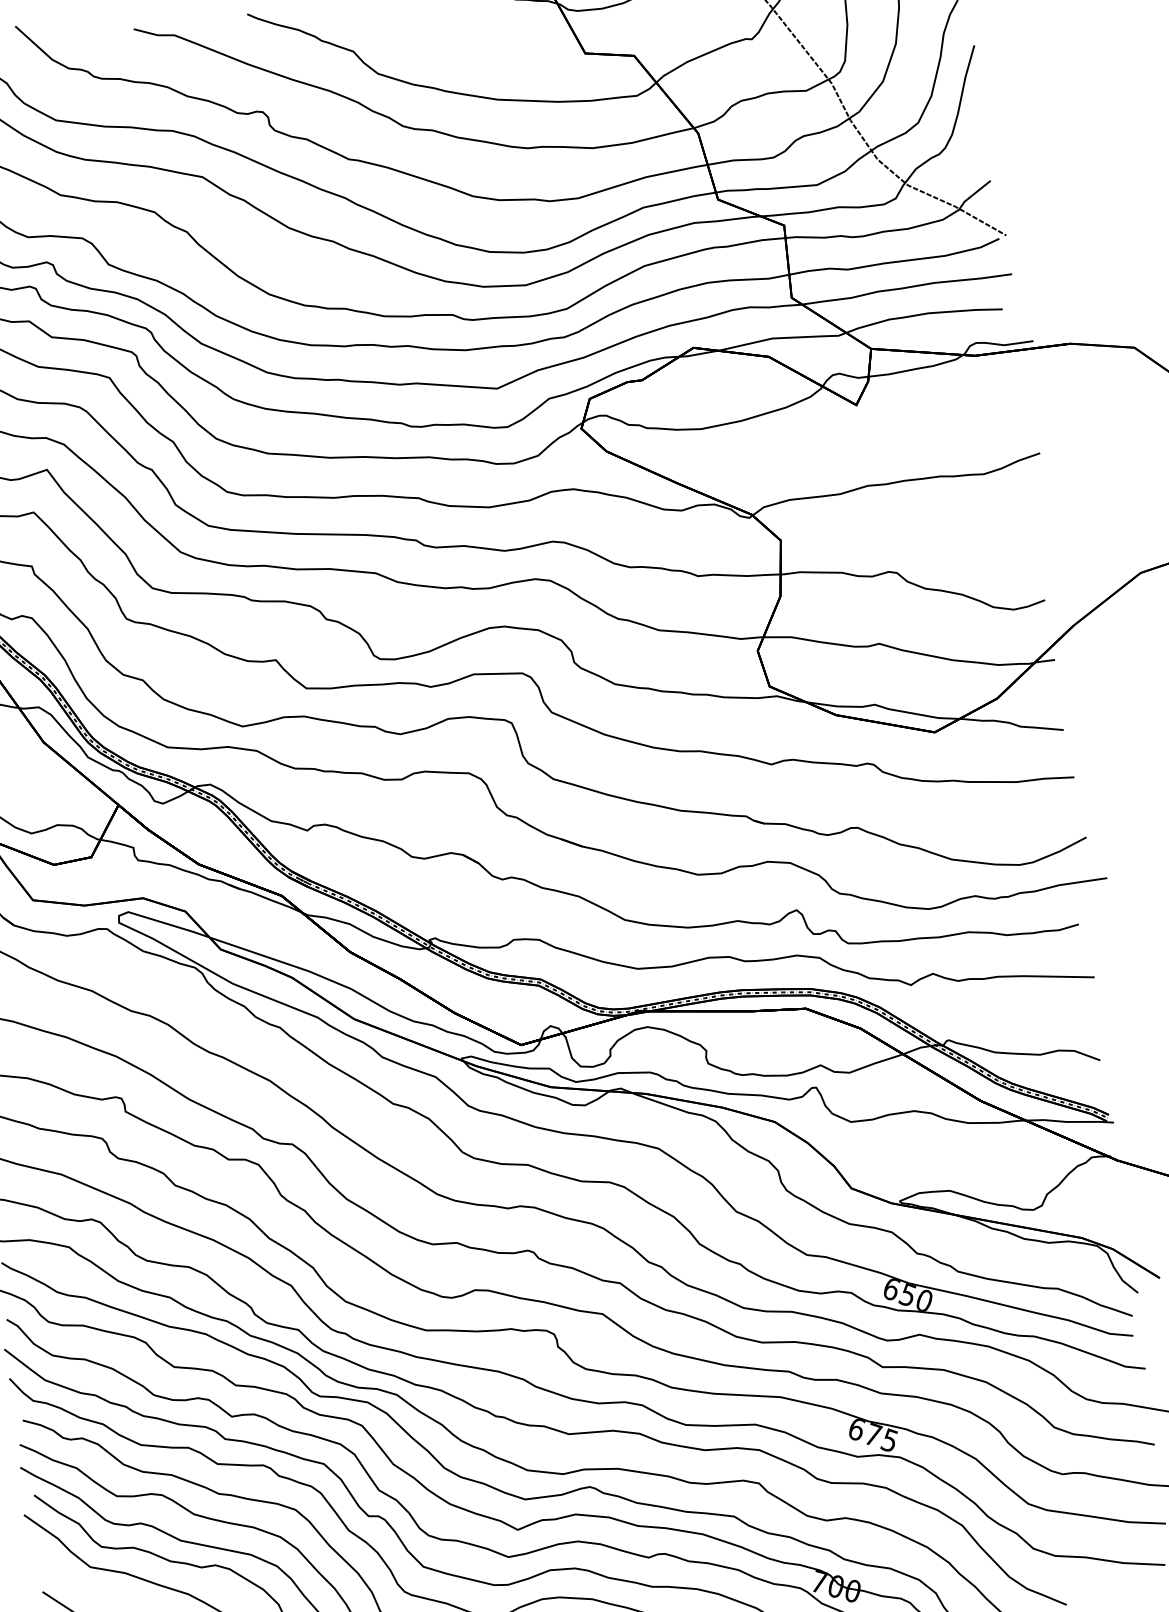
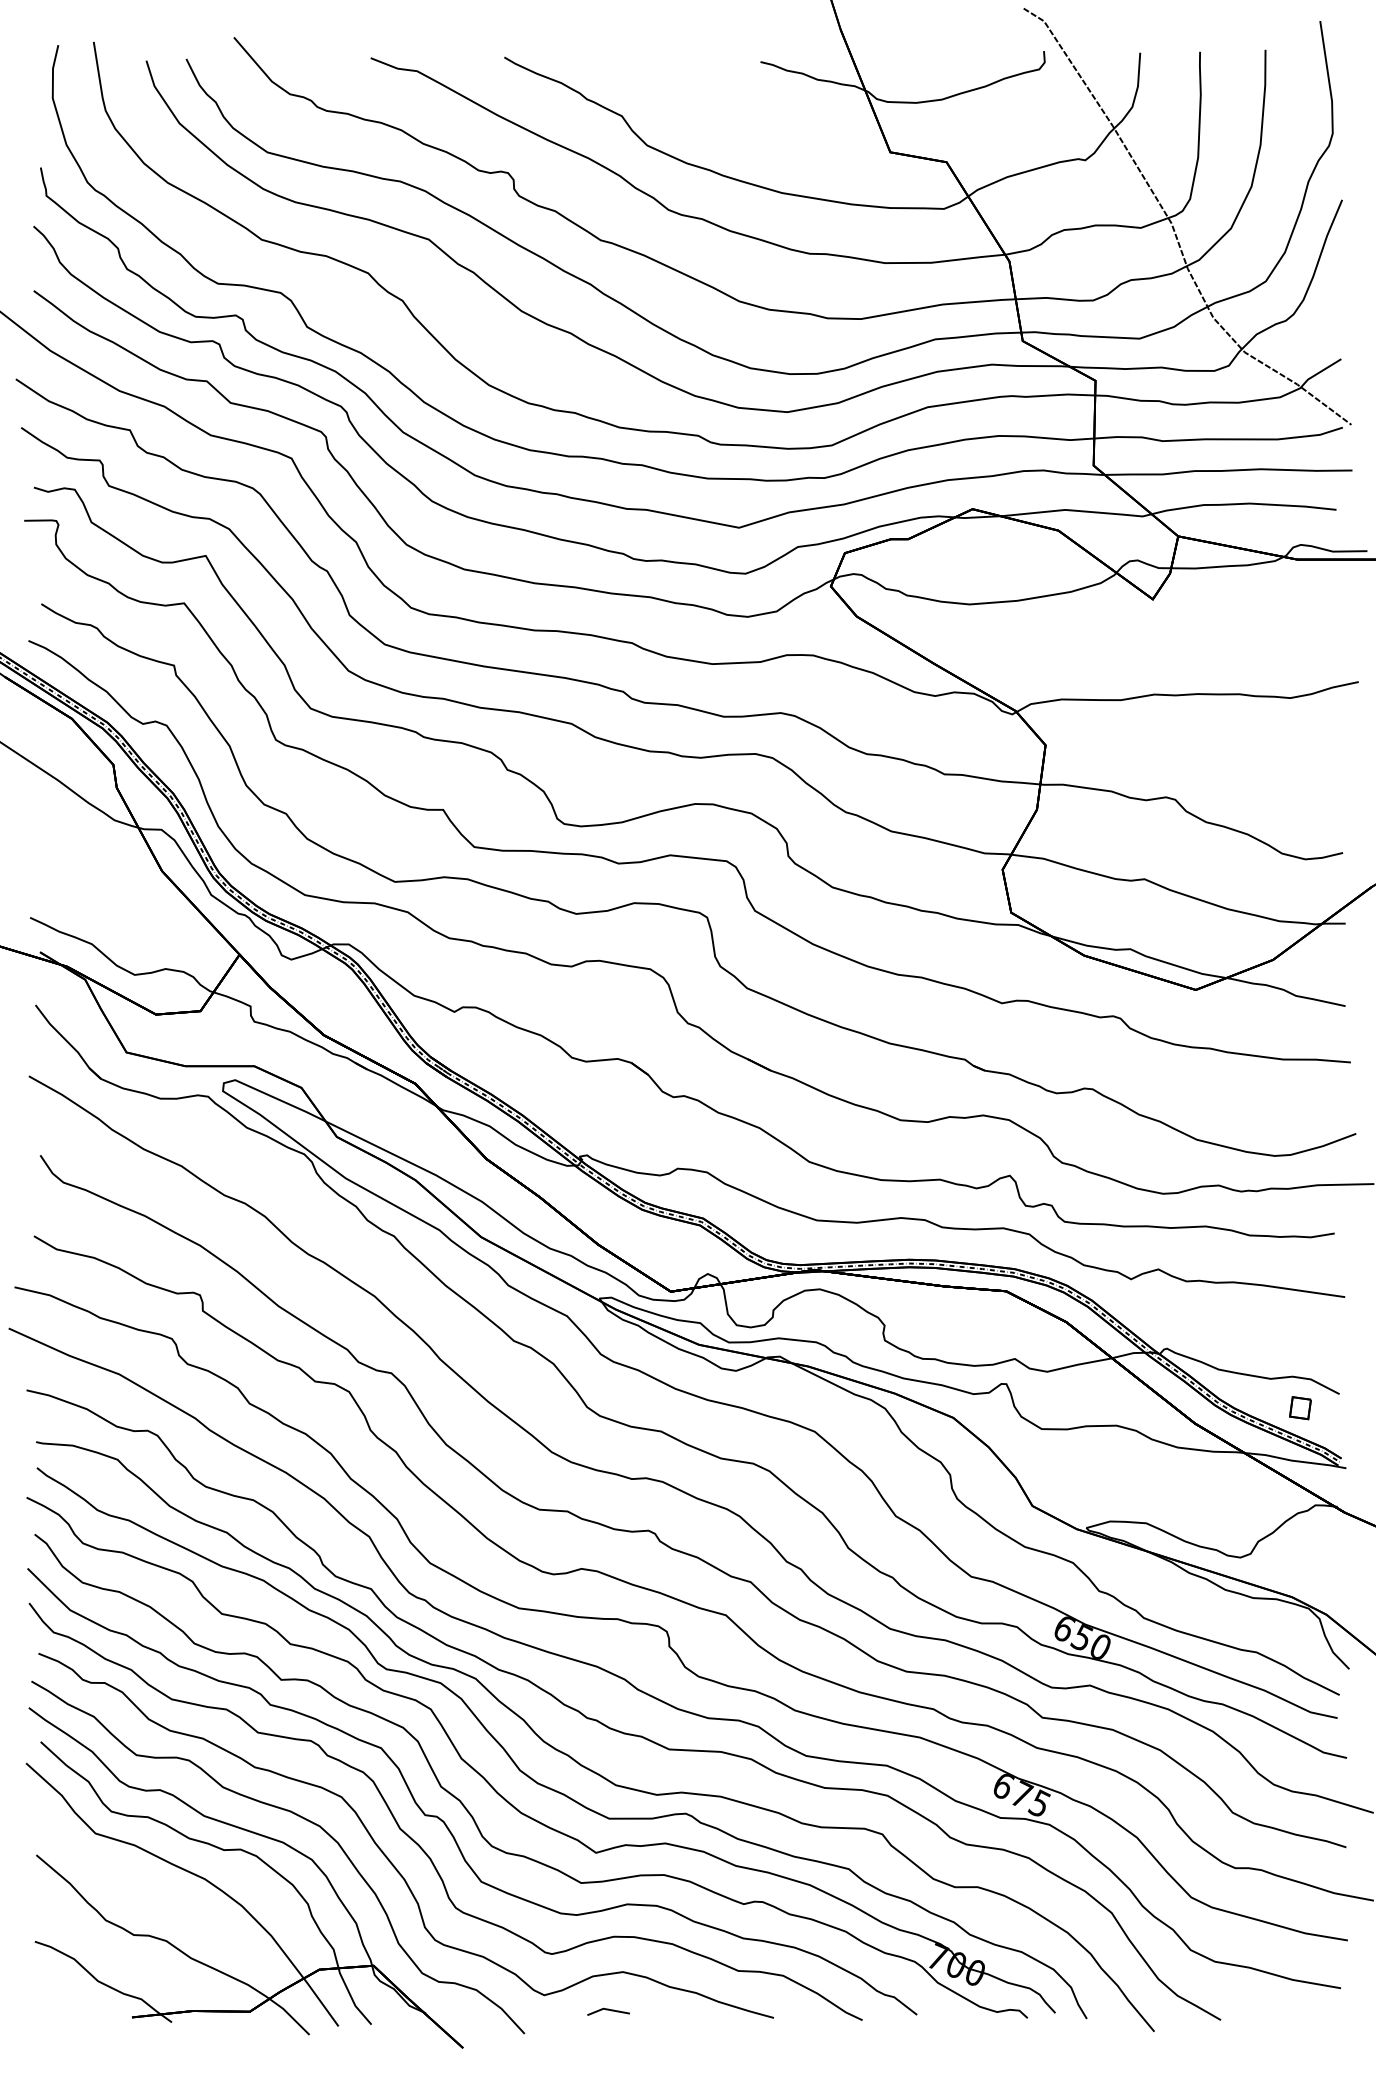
part: (1068, 1076) -> (1300, 1408), added

